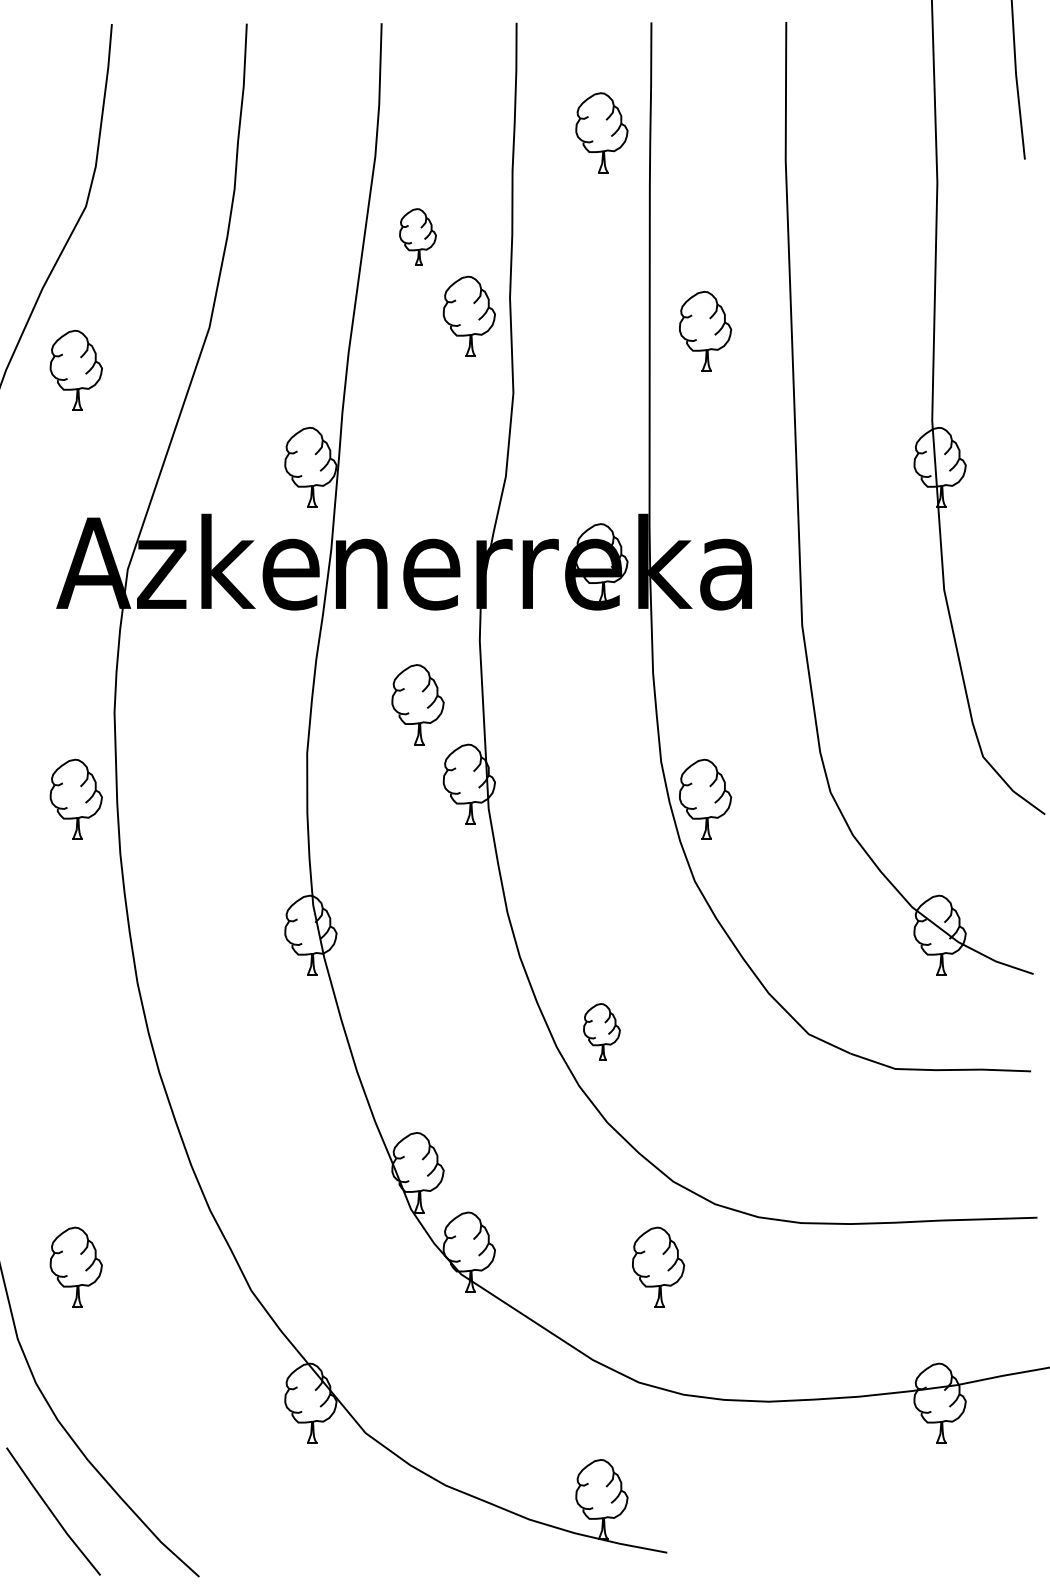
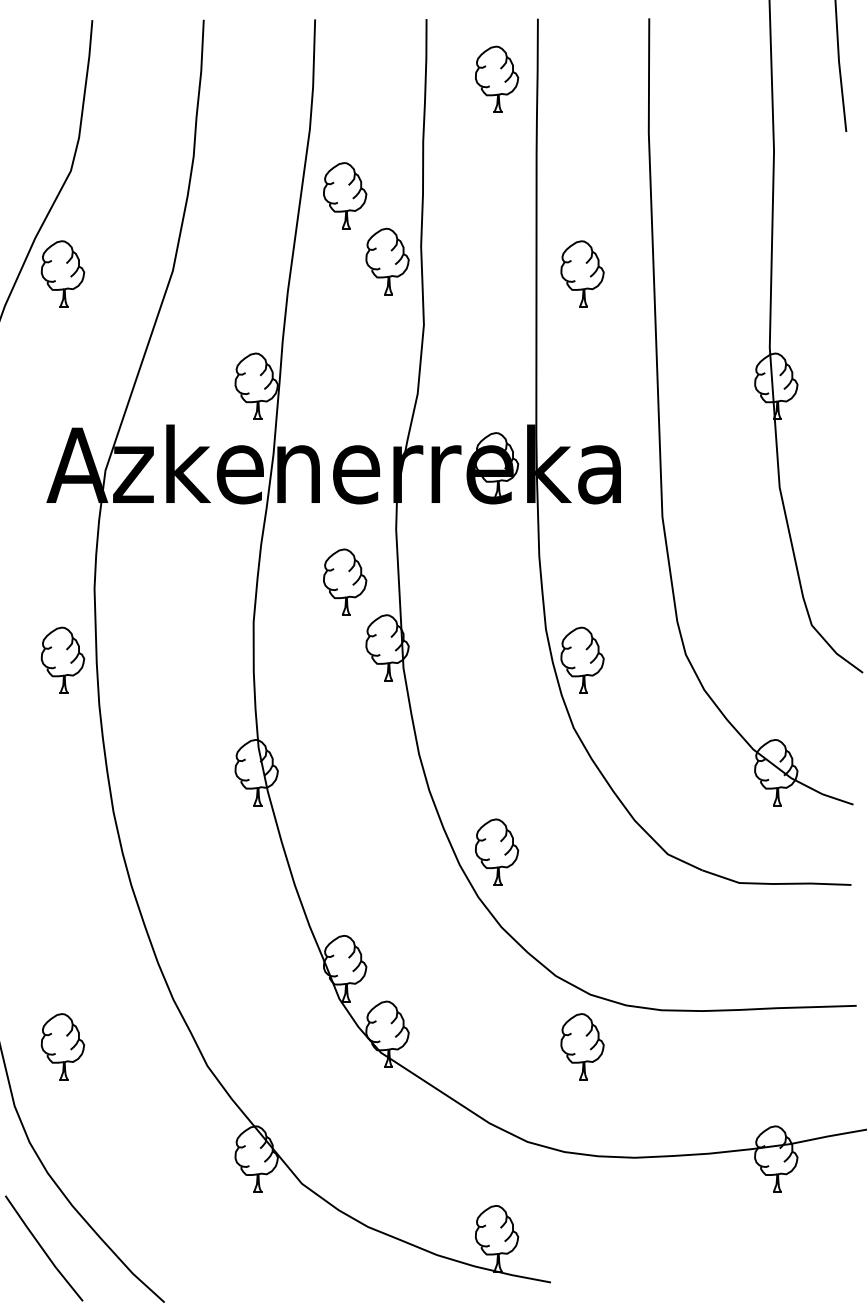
part: (601, 132) -> (496, 79), moved
part: (417, 236) -> (344, 195), size x1.43
part: (75, 369) -> (62, 273), moved
part: (601, 1031) -> (496, 852), size x1.43
part: (658, 1266) -> (582, 1046), moved

